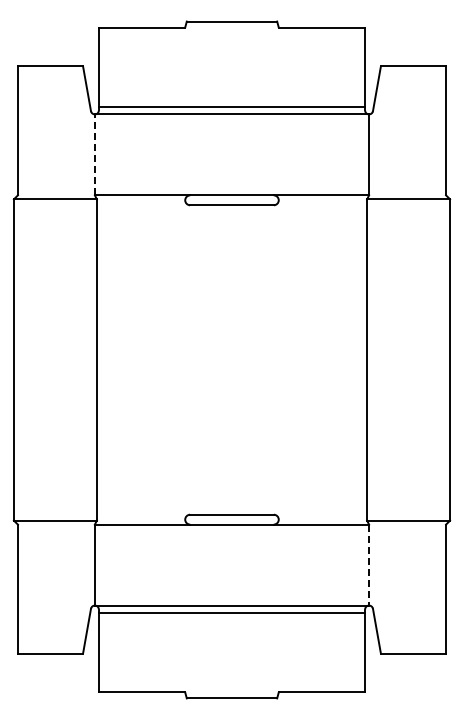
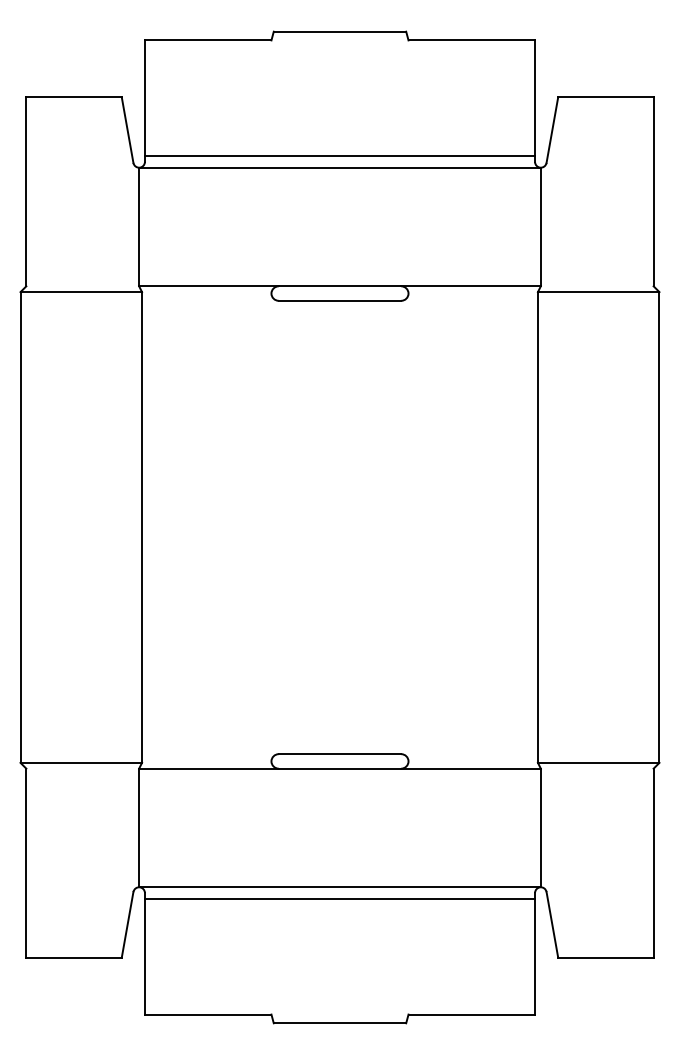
line: (94, 154) -> (138, 226), dashed -> solid
line: (369, 565) -> (541, 828), dashed -> solid

